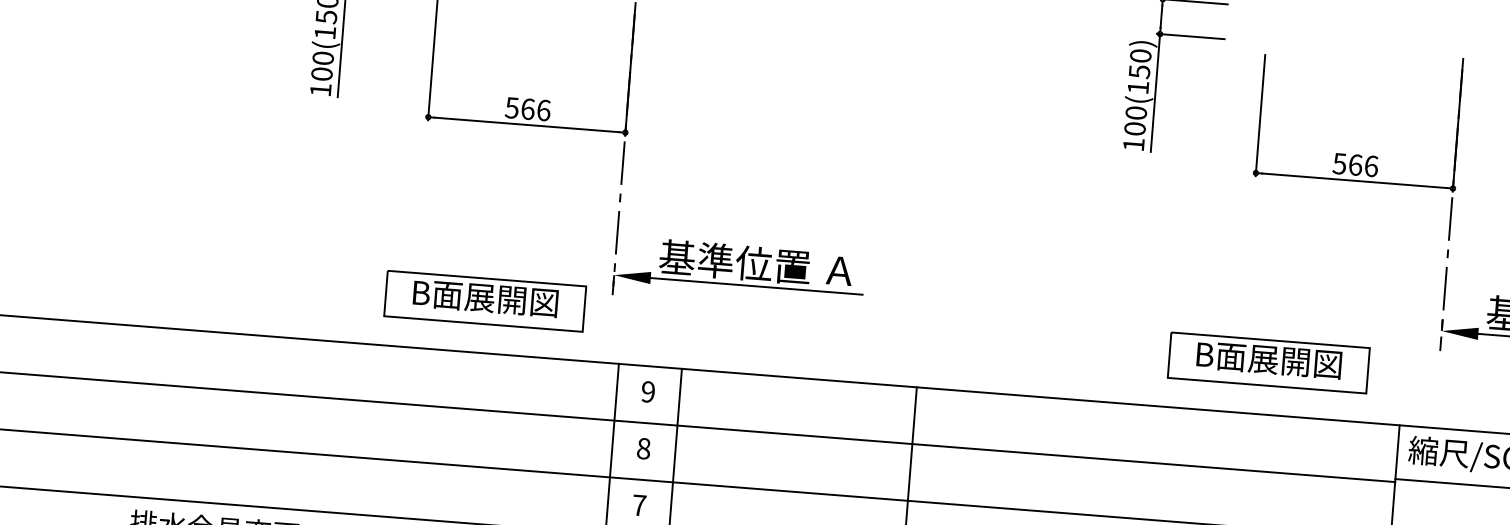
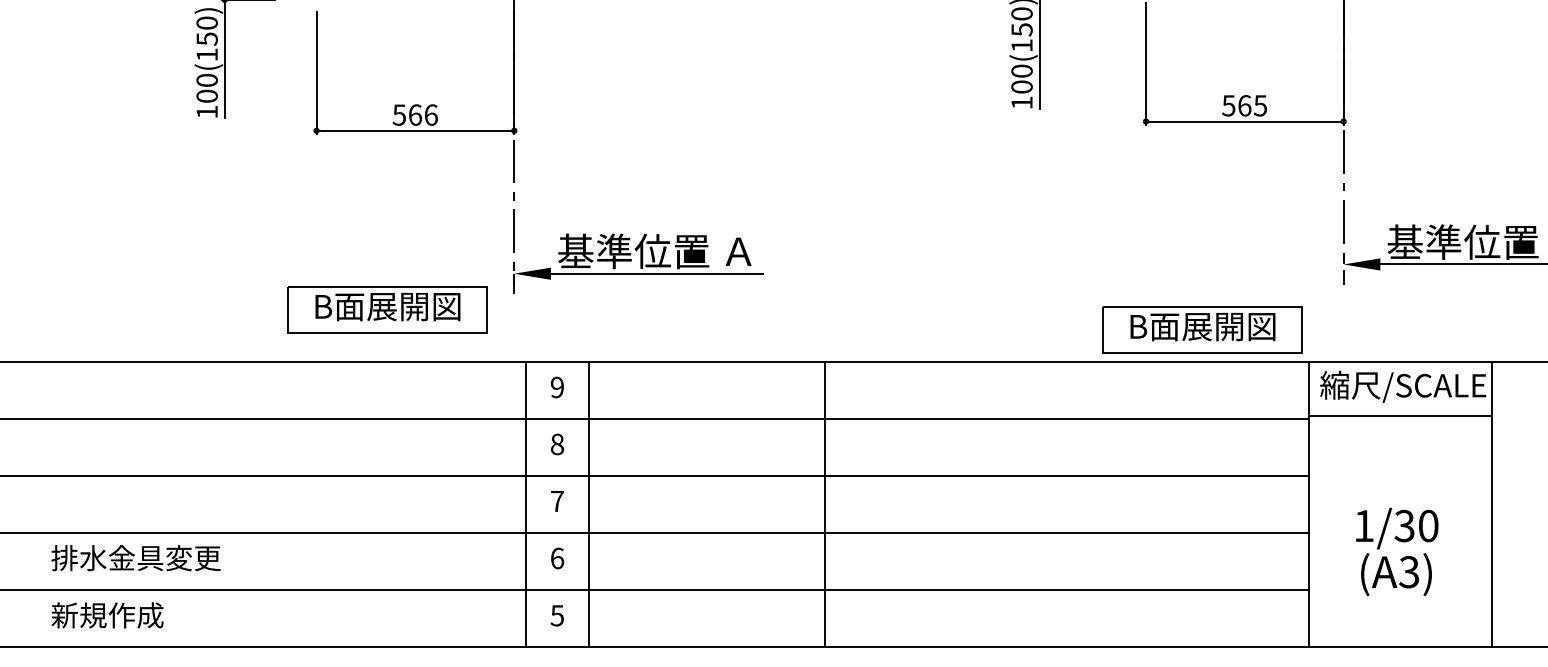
text: (1371, 166) -> (1260, 105), 566 -> 565
part: (1268, 362) -> (1202, 329), moved

